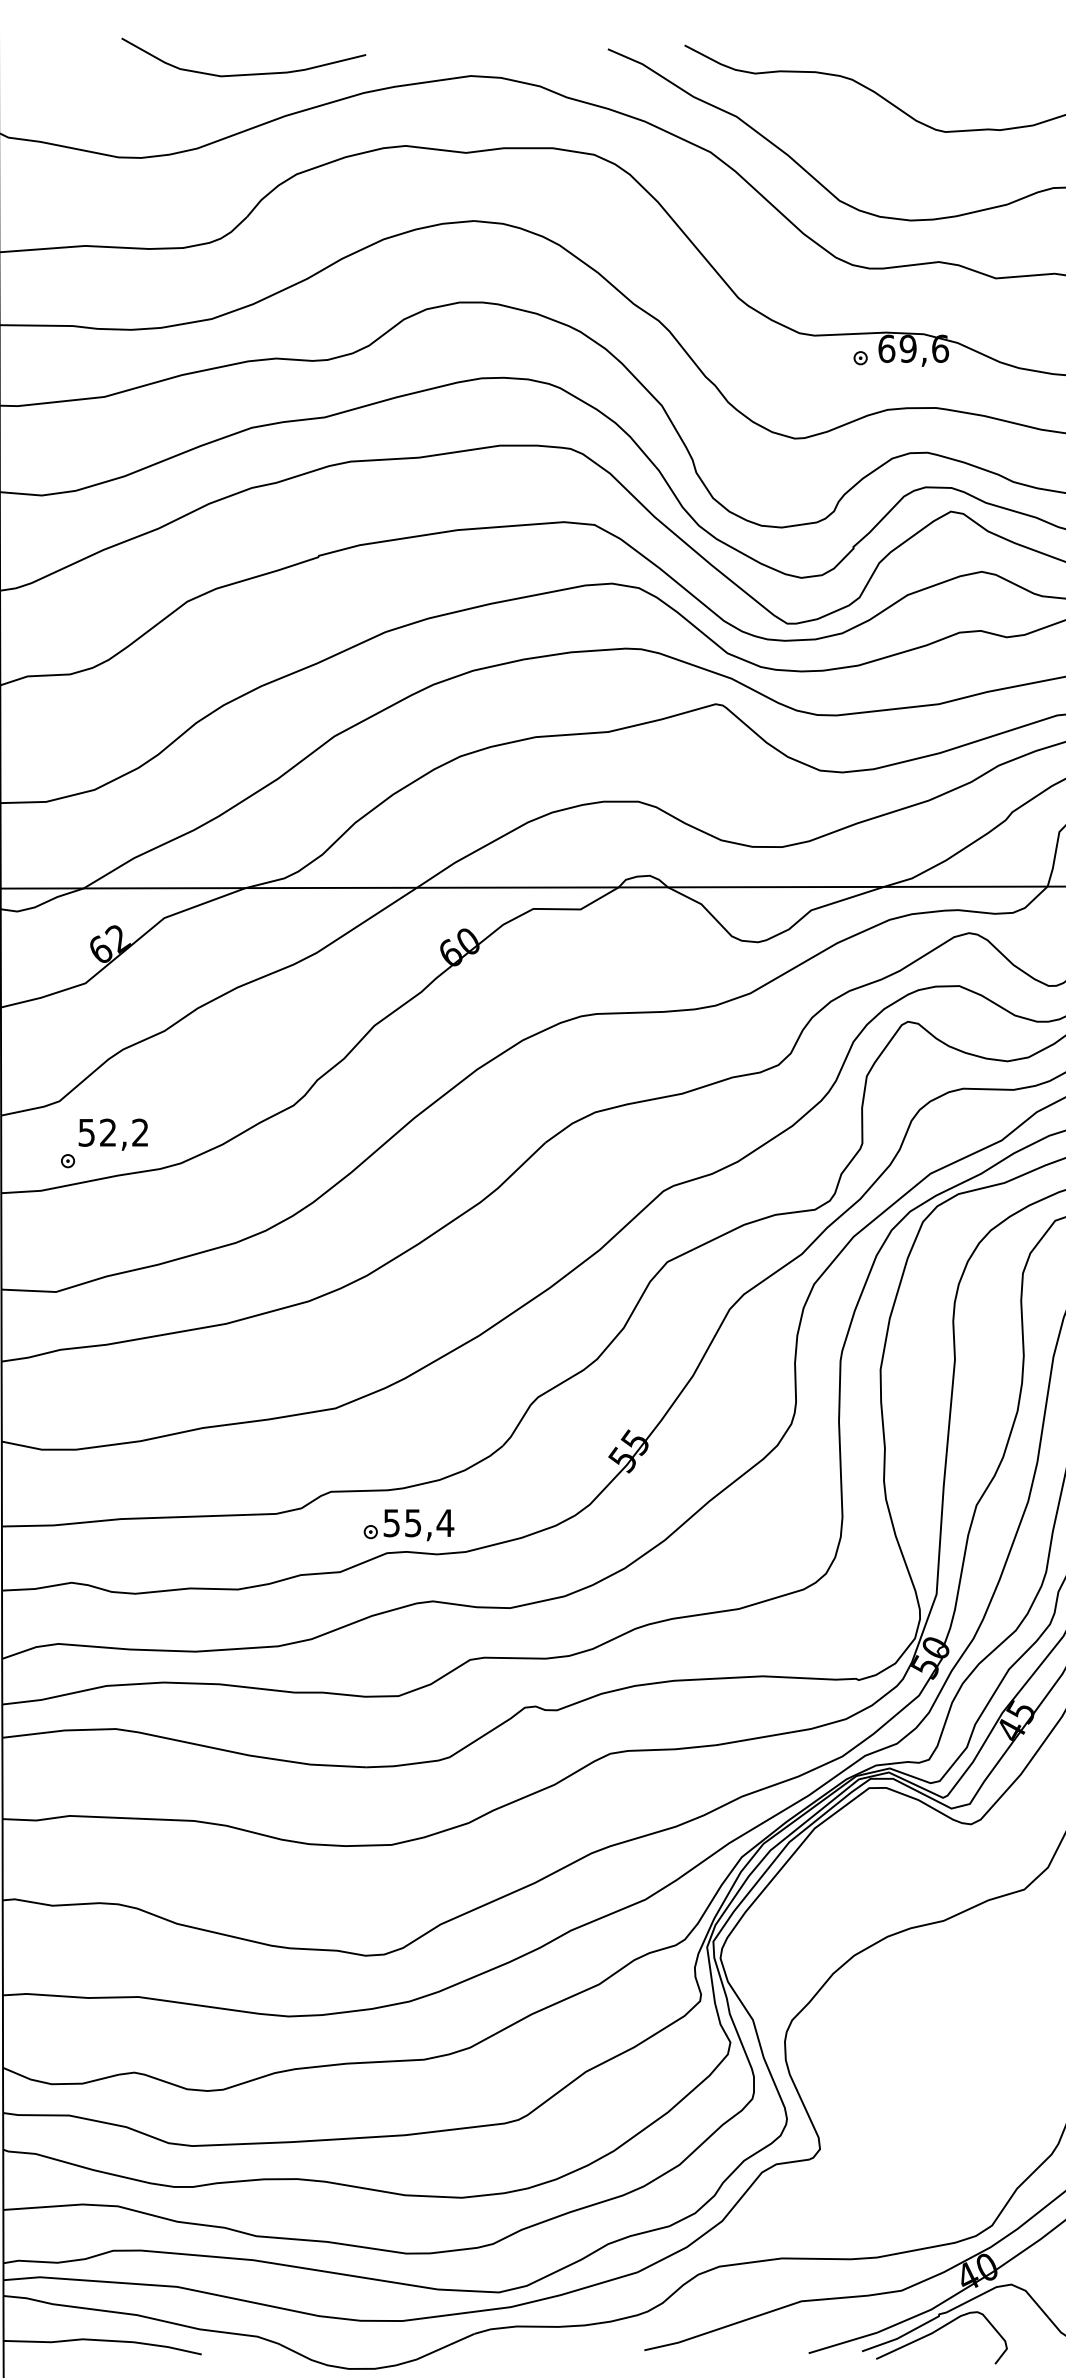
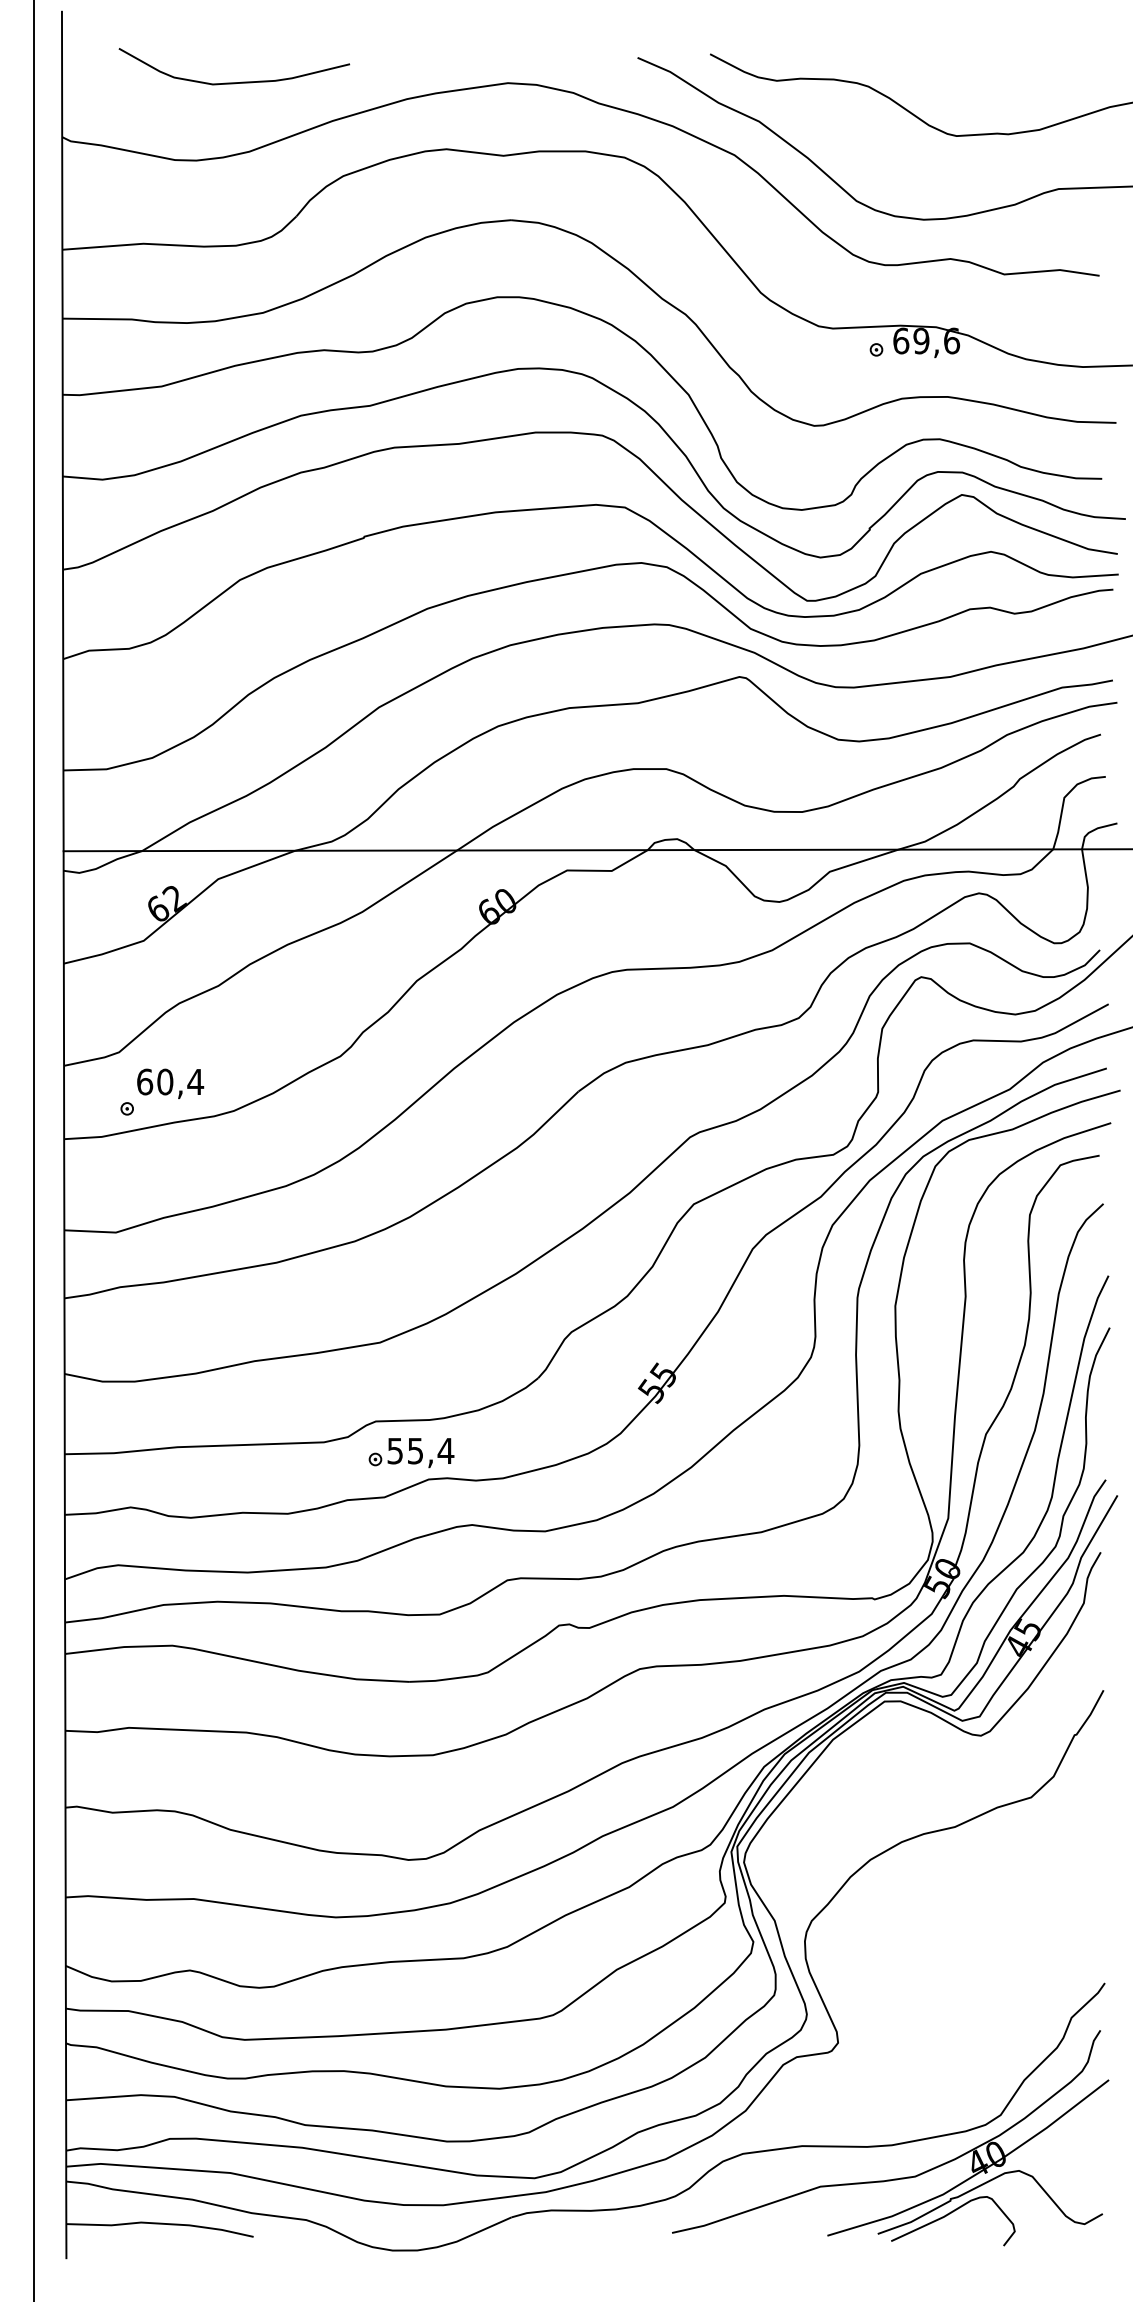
curve: (243, 74) -> (234, 82), moved
text: (113, 1132) -> (170, 1081), 52,2 -> 60,4
part: (408, 1525) -> (411, 1453), moved

